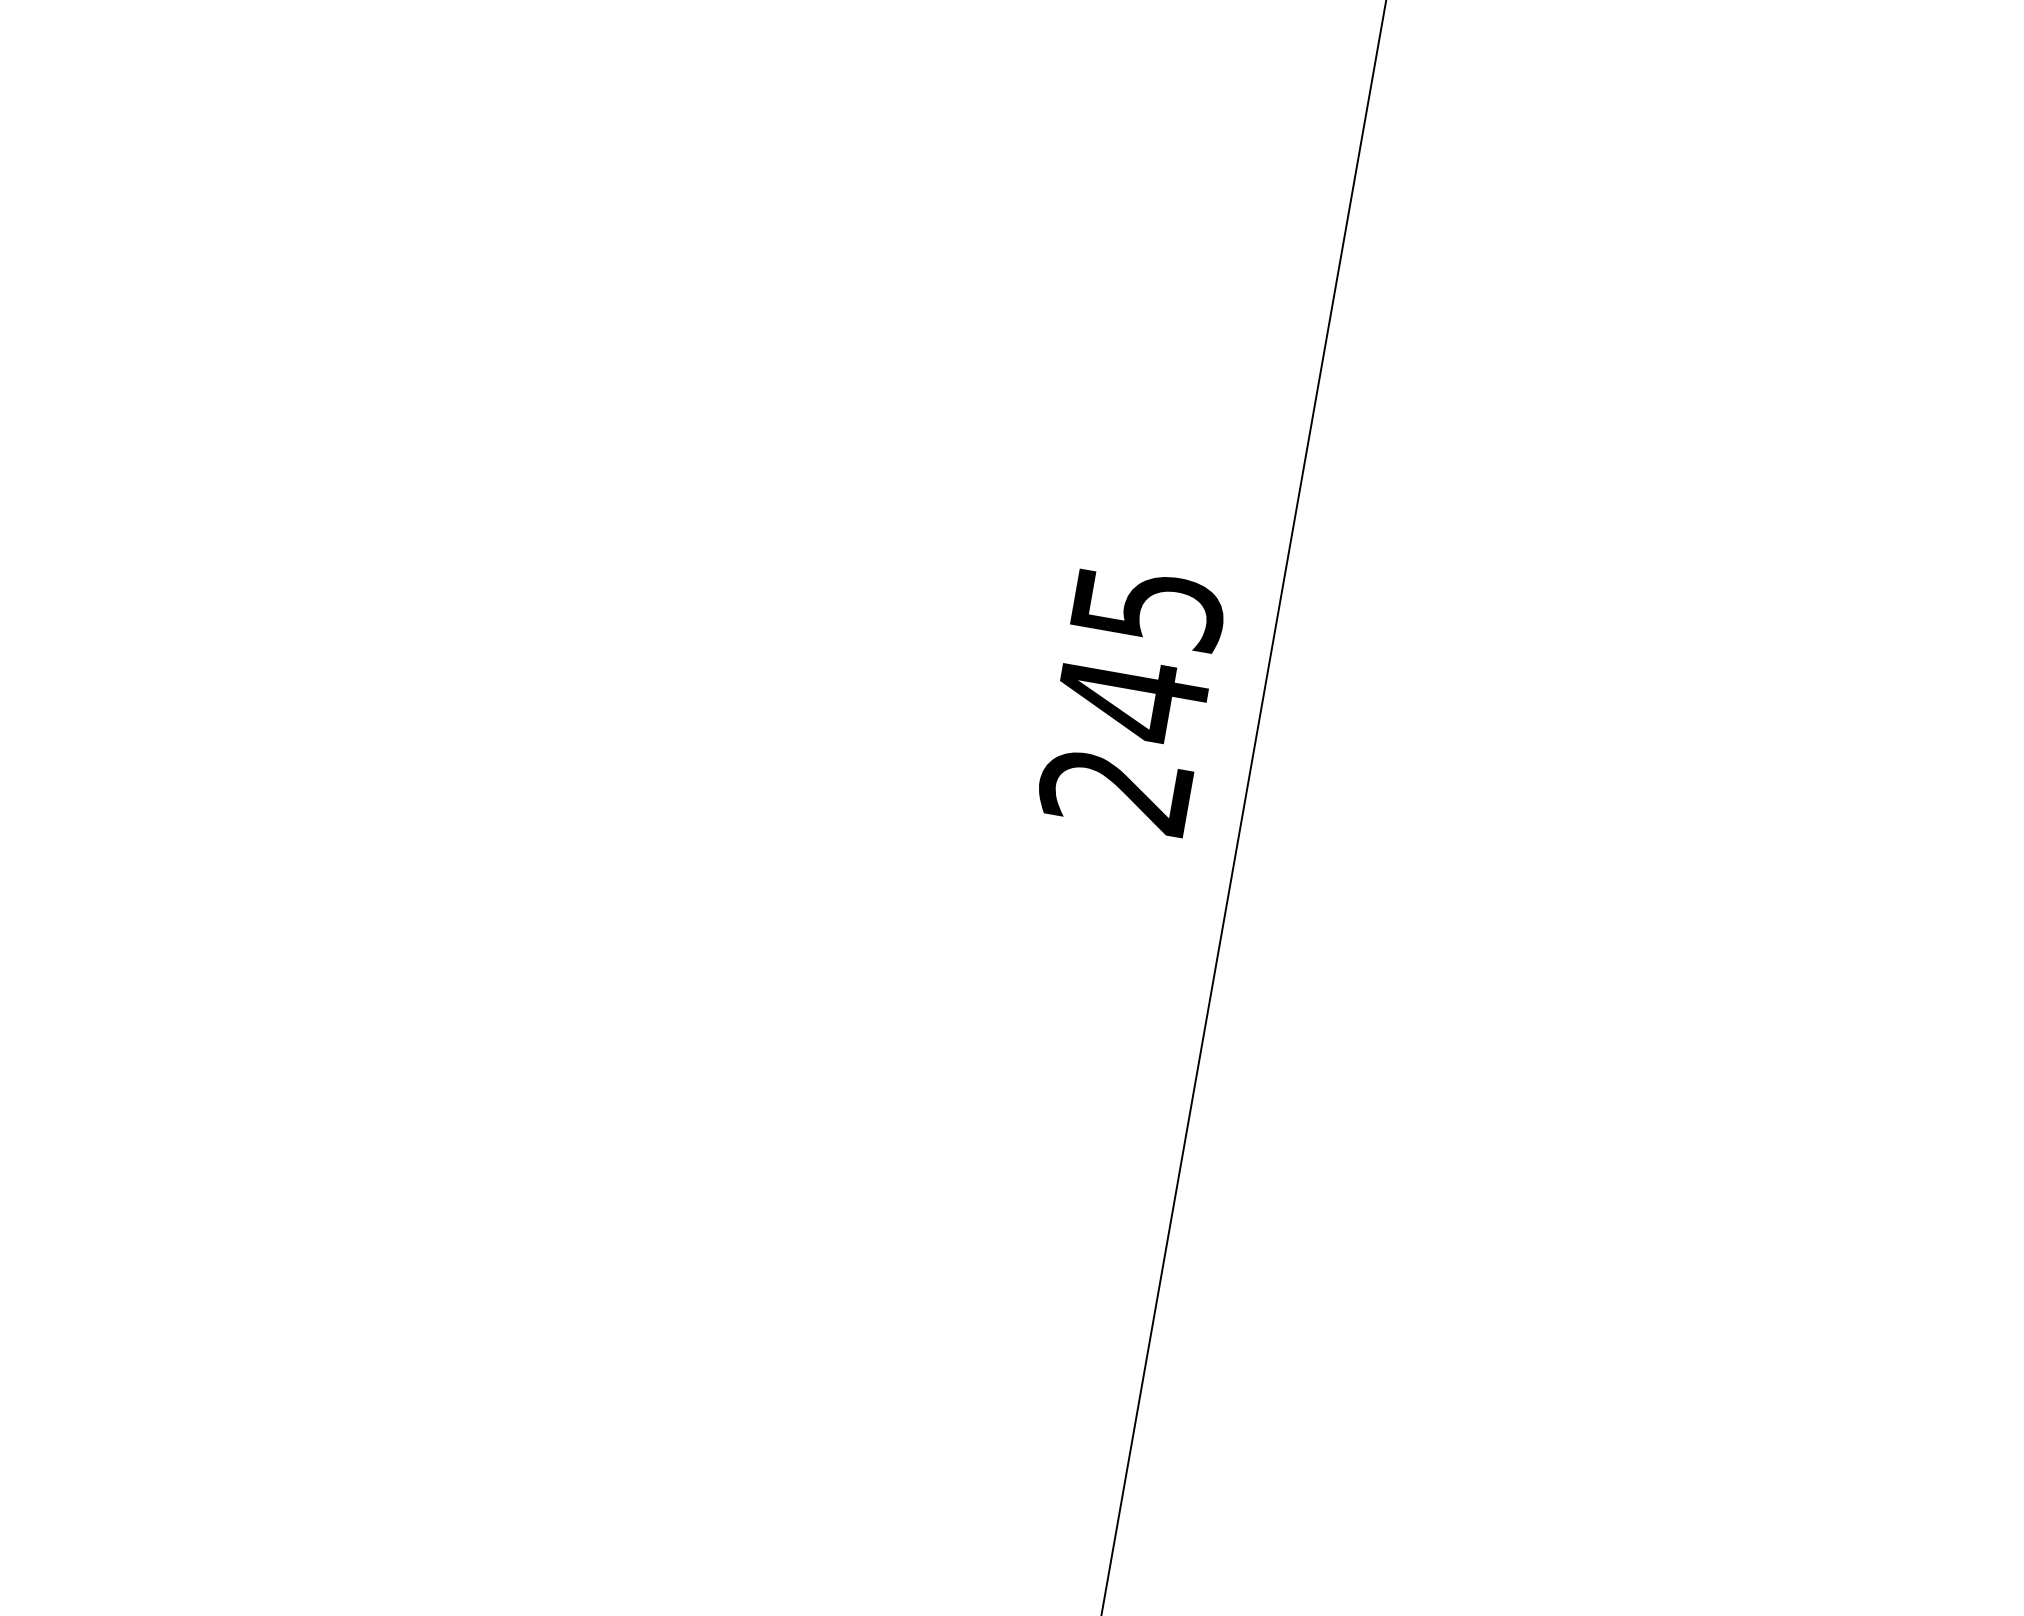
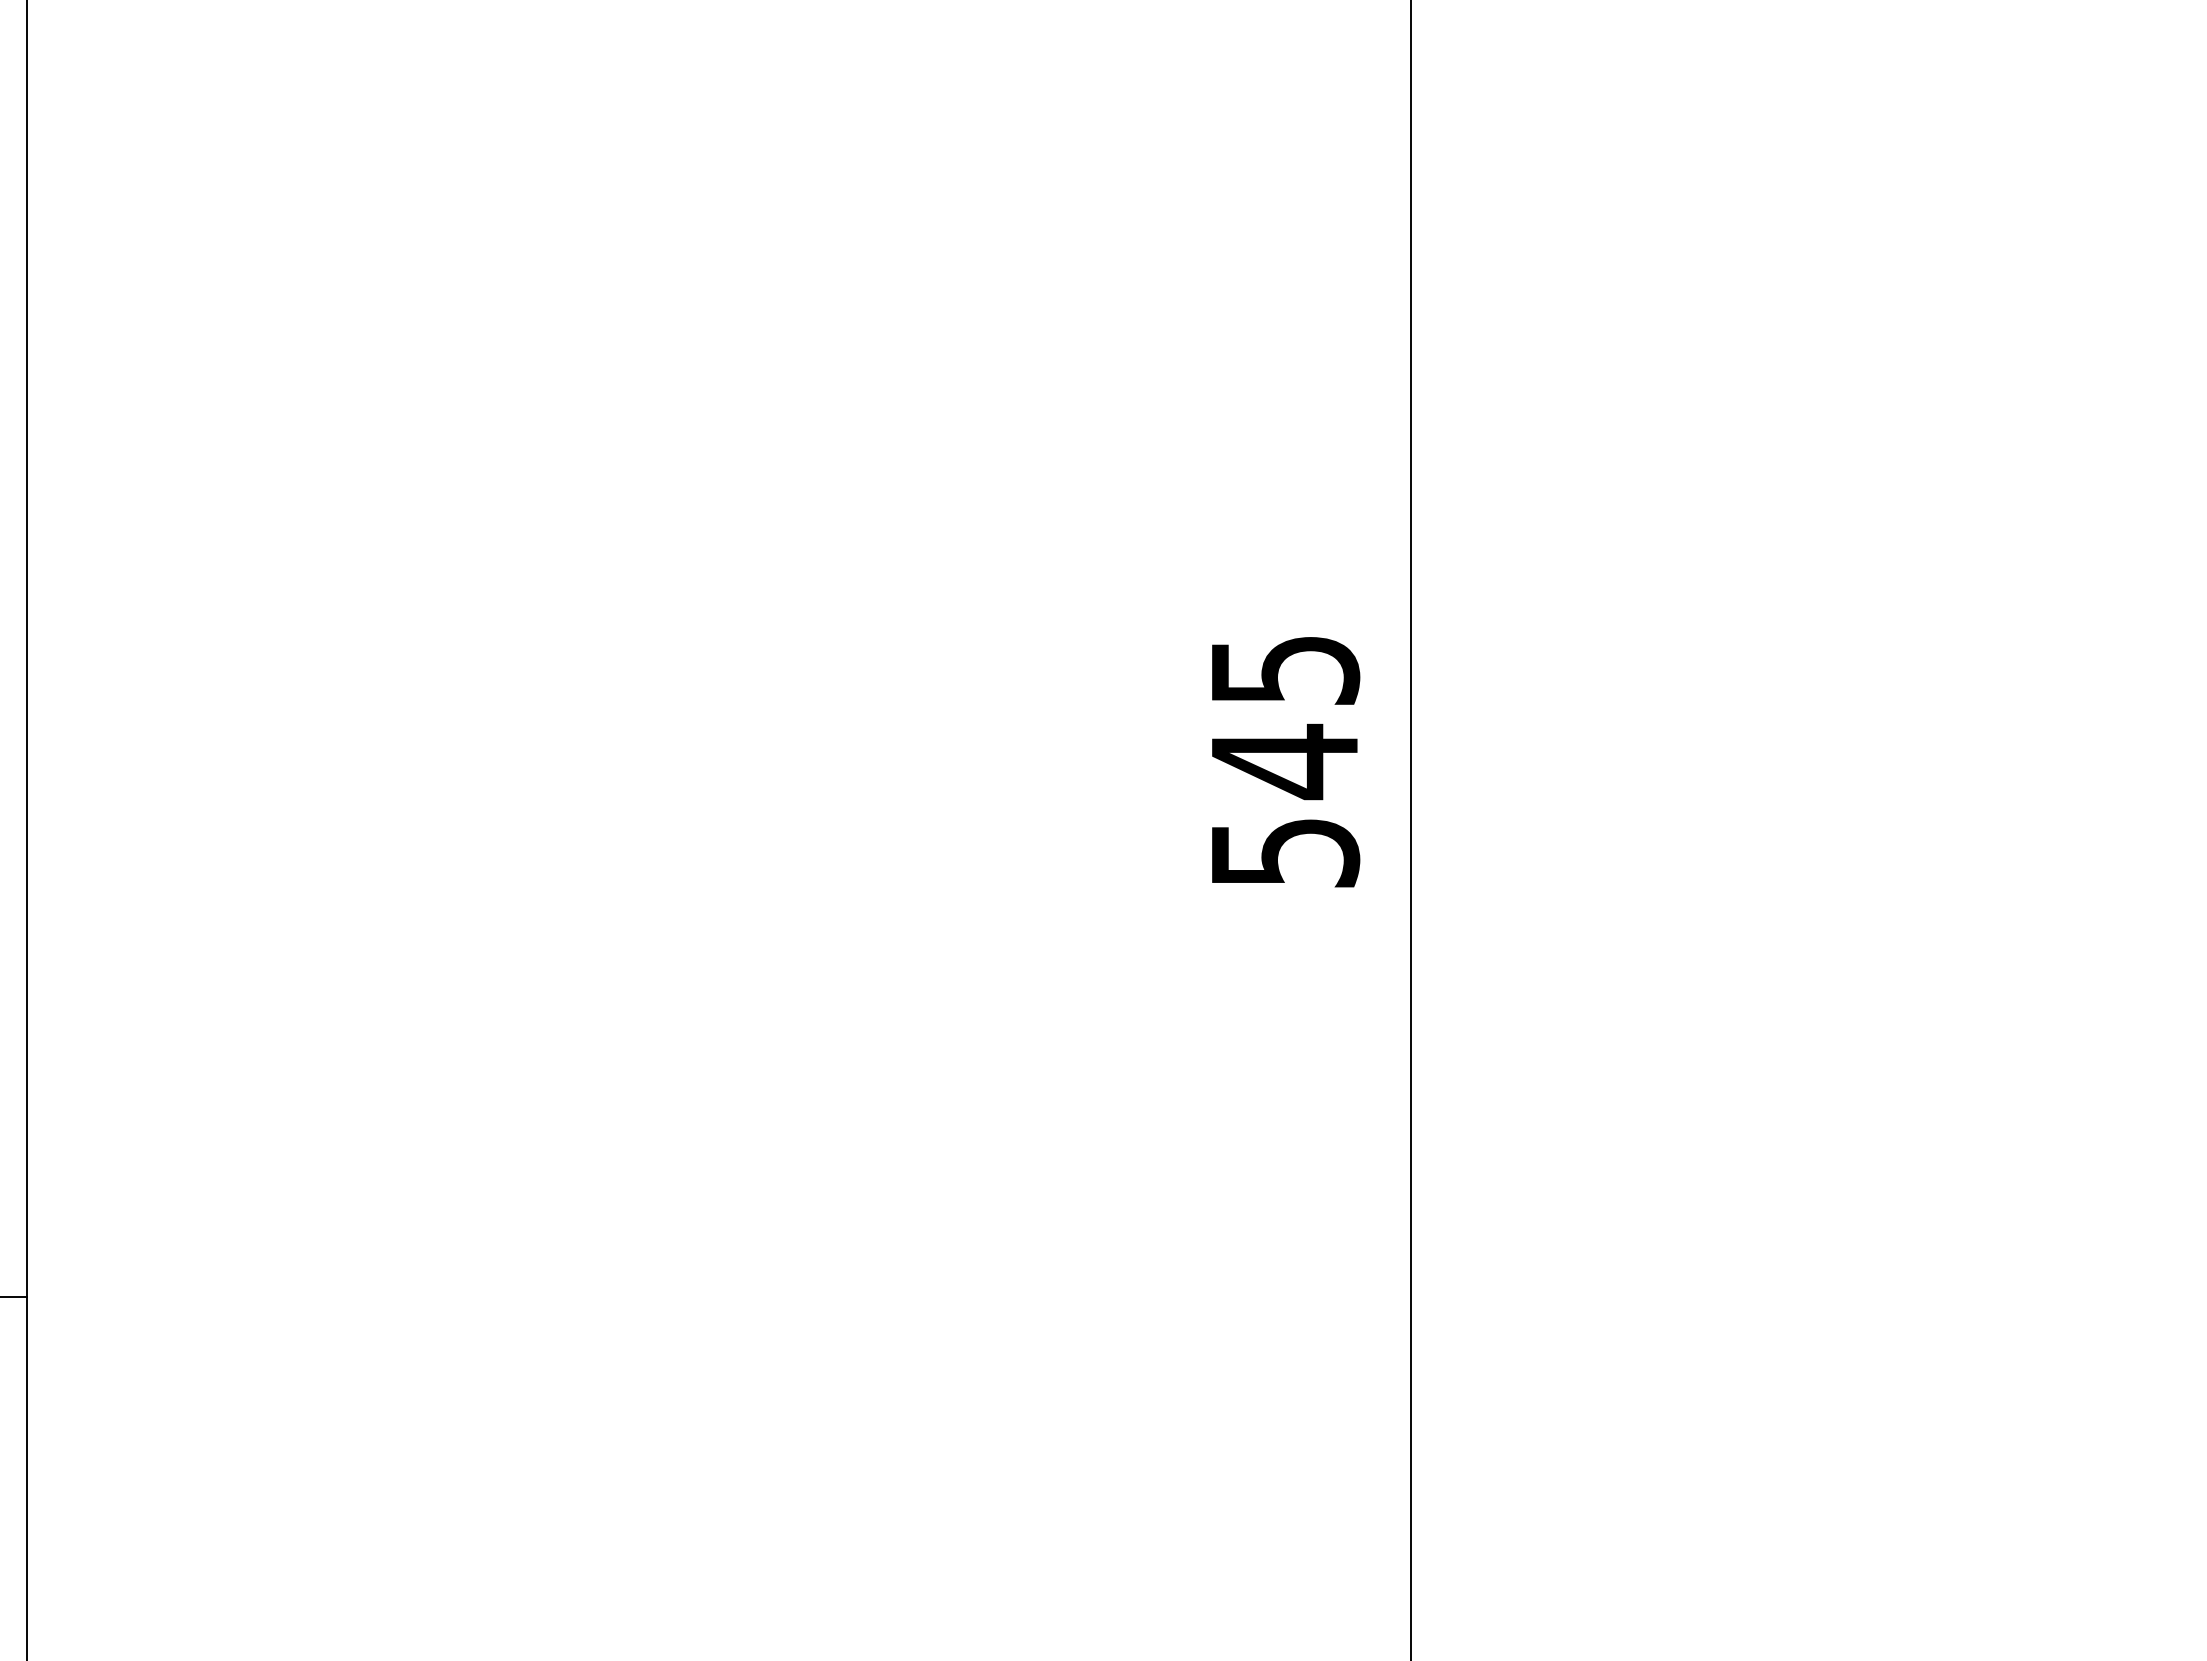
text: (1115, 790) -> (1284, 853), 245 -> 545

